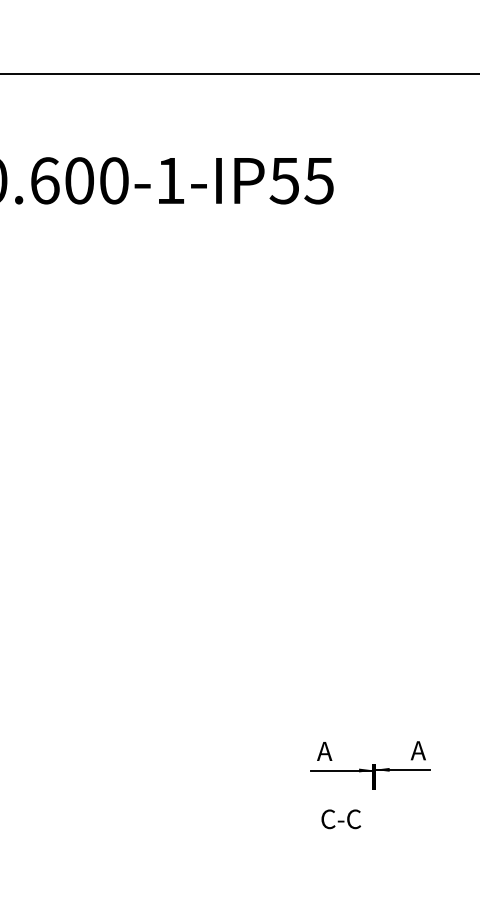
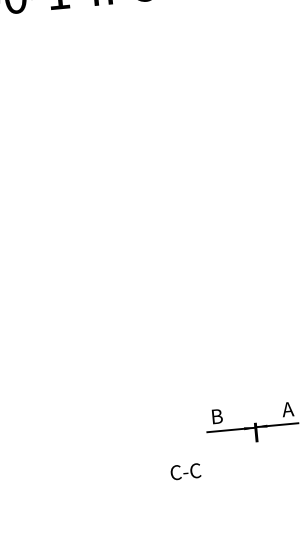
text: (324, 751) -> (216, 416), A -> B
text: (340, 819) -> (185, 471), moved

